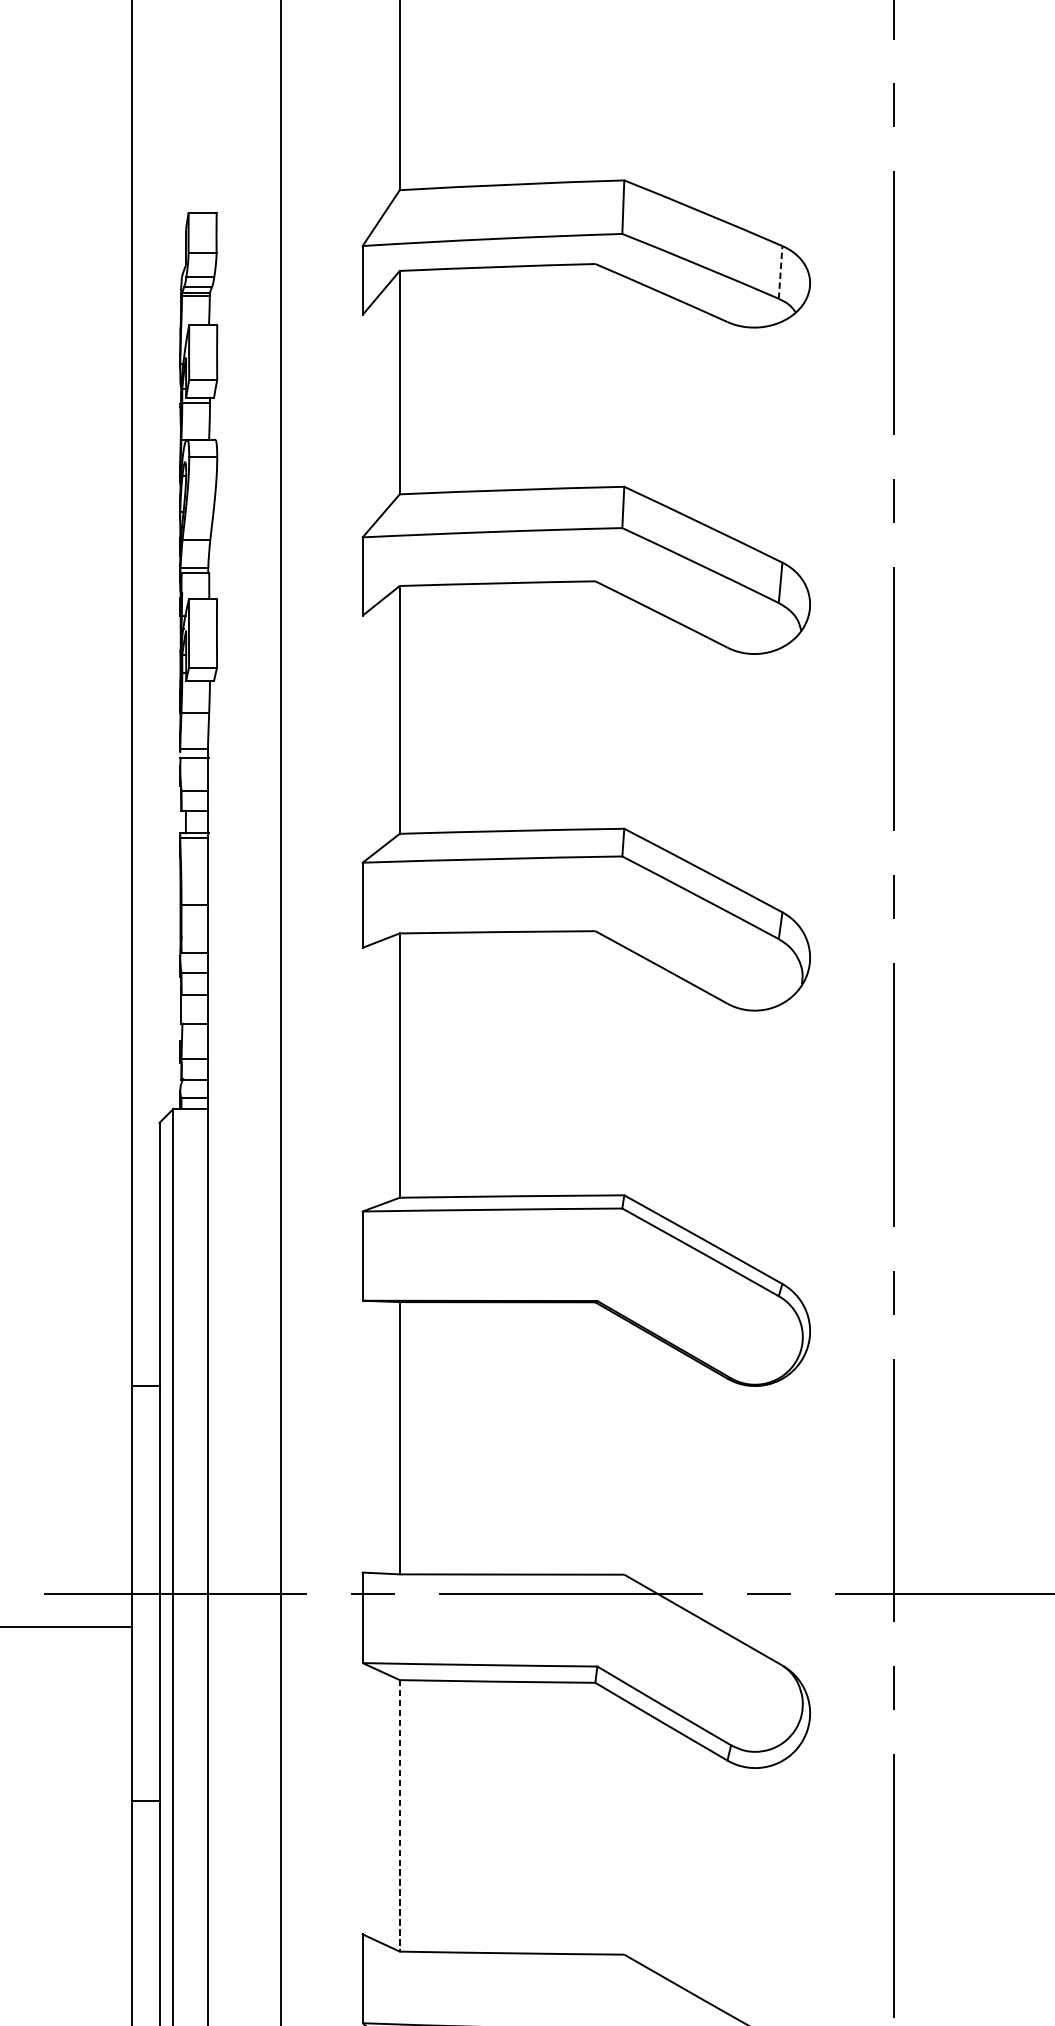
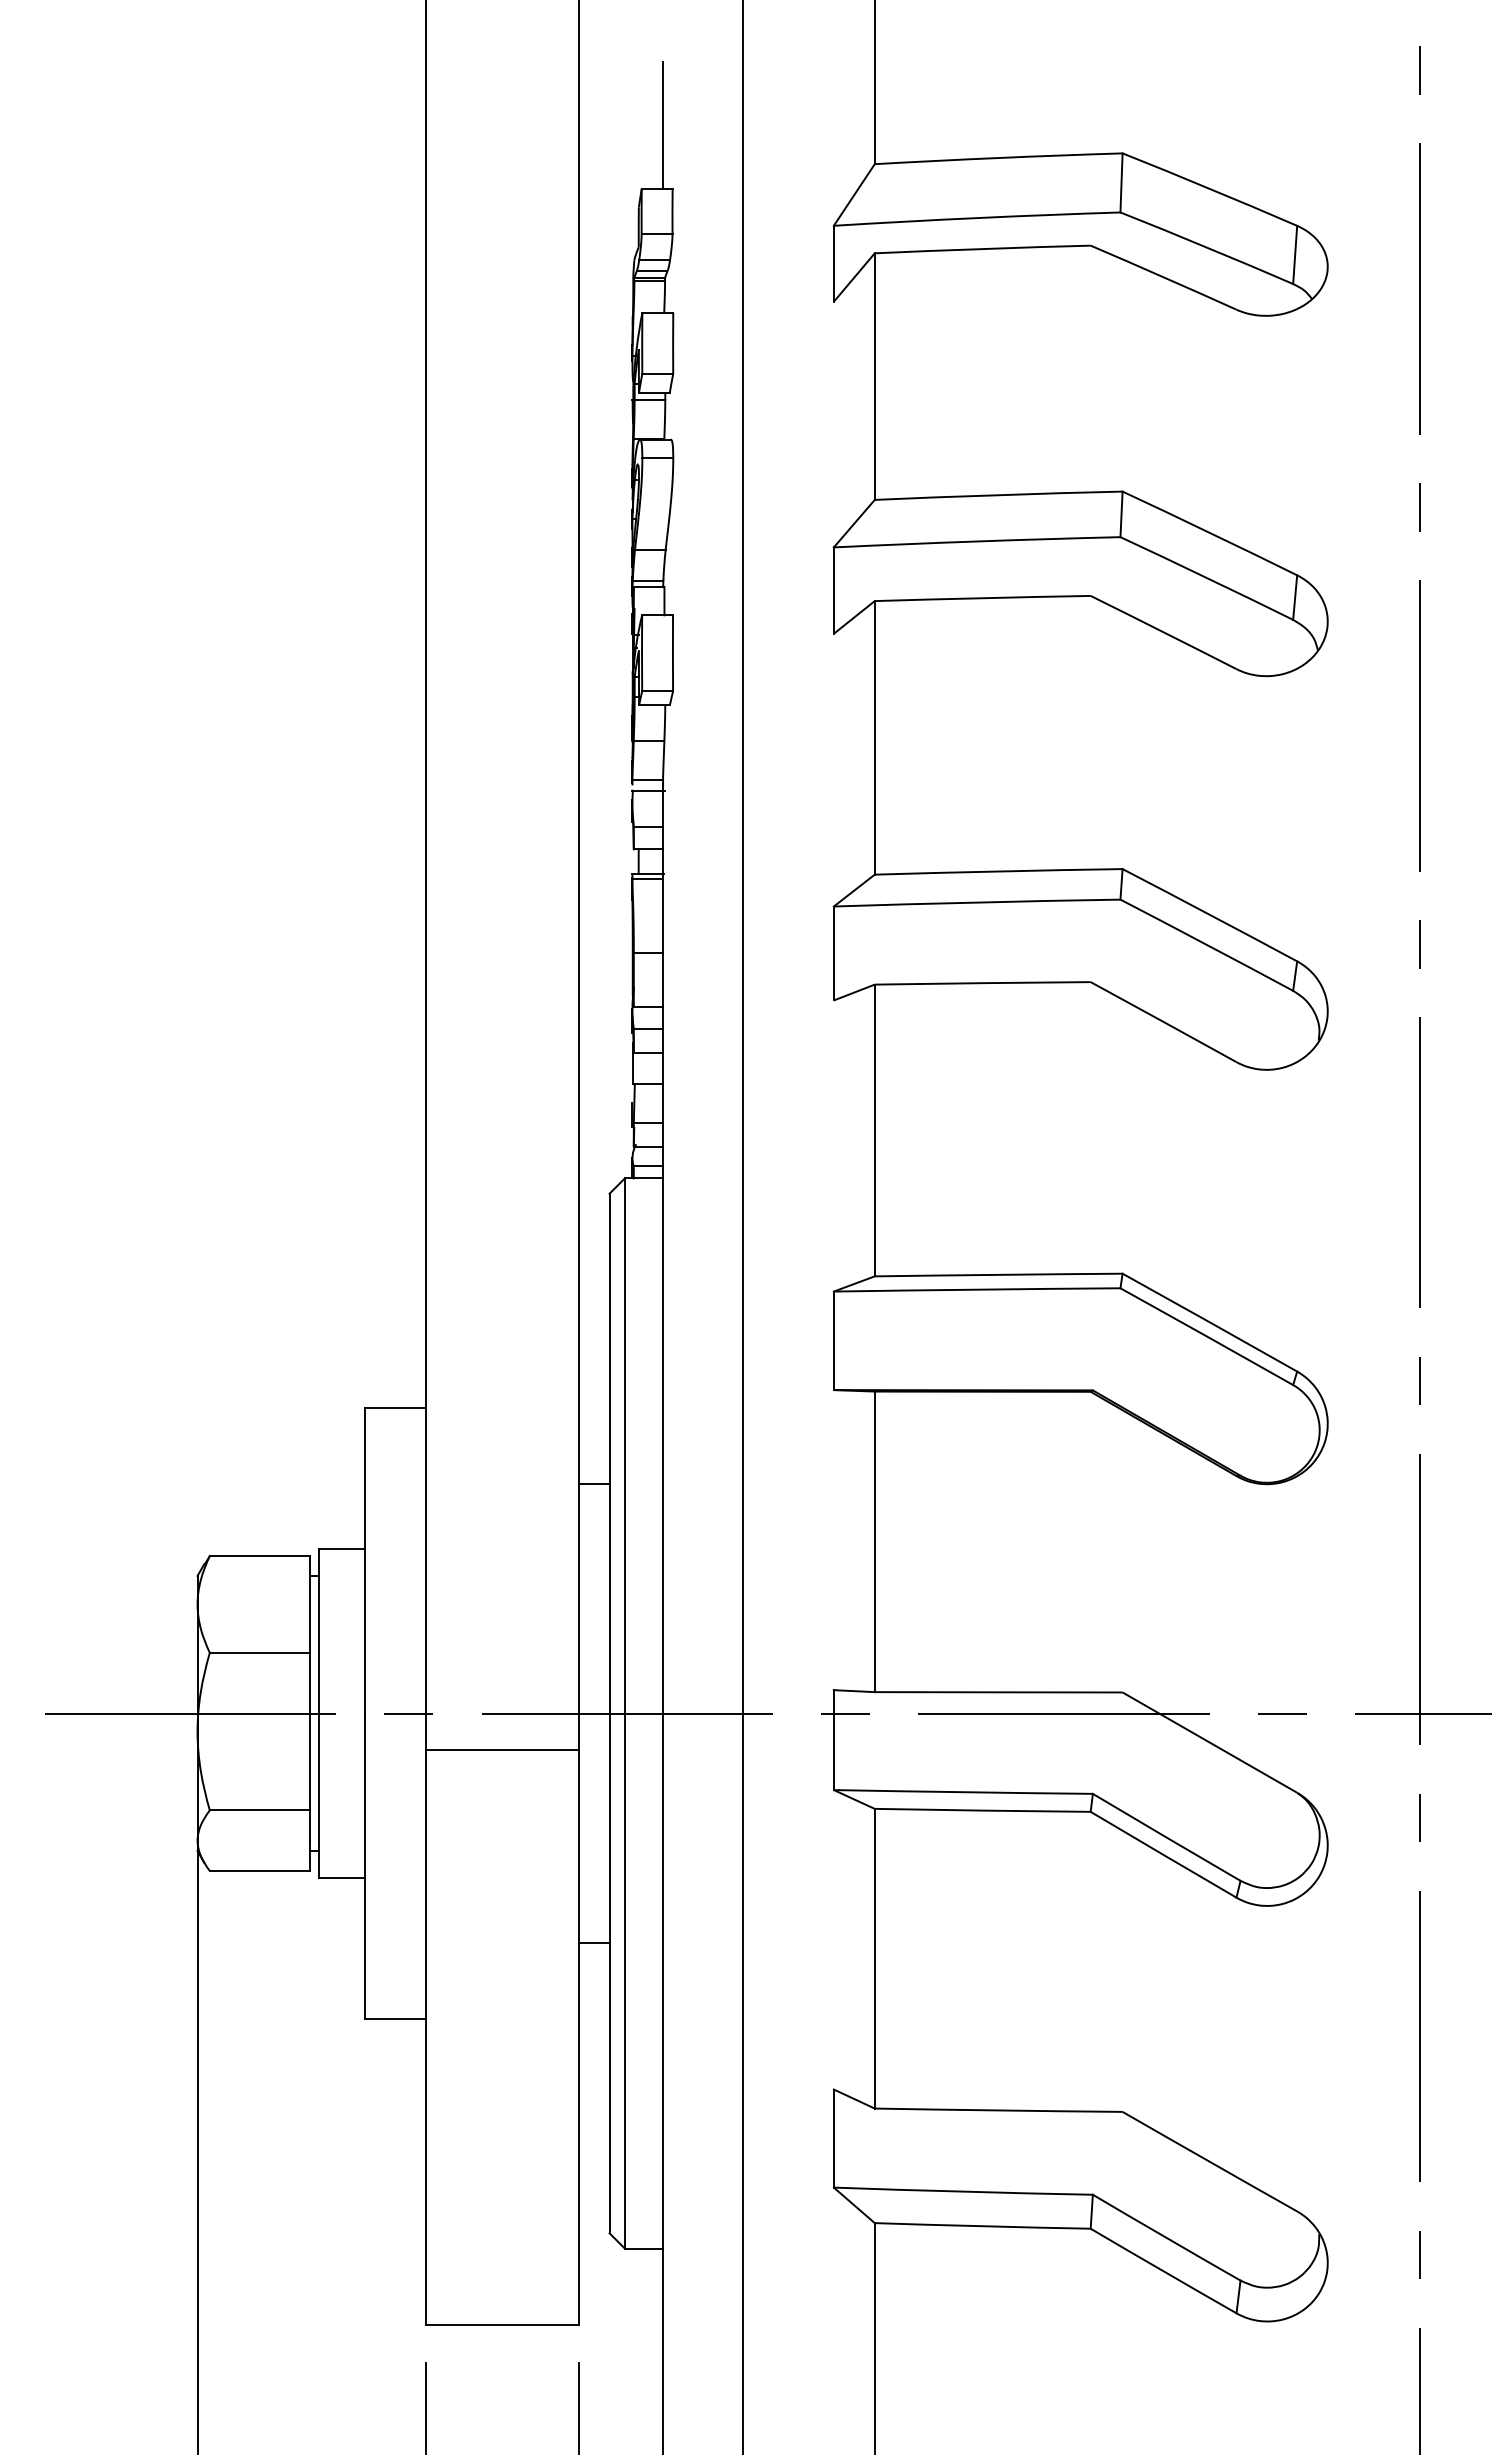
line: (208, 154) -> (663, 124), added
line: (780, 272) -> (1295, 254), dashed -> solid
line: (399, 1815) -> (874, 1958), dashed -> solid

